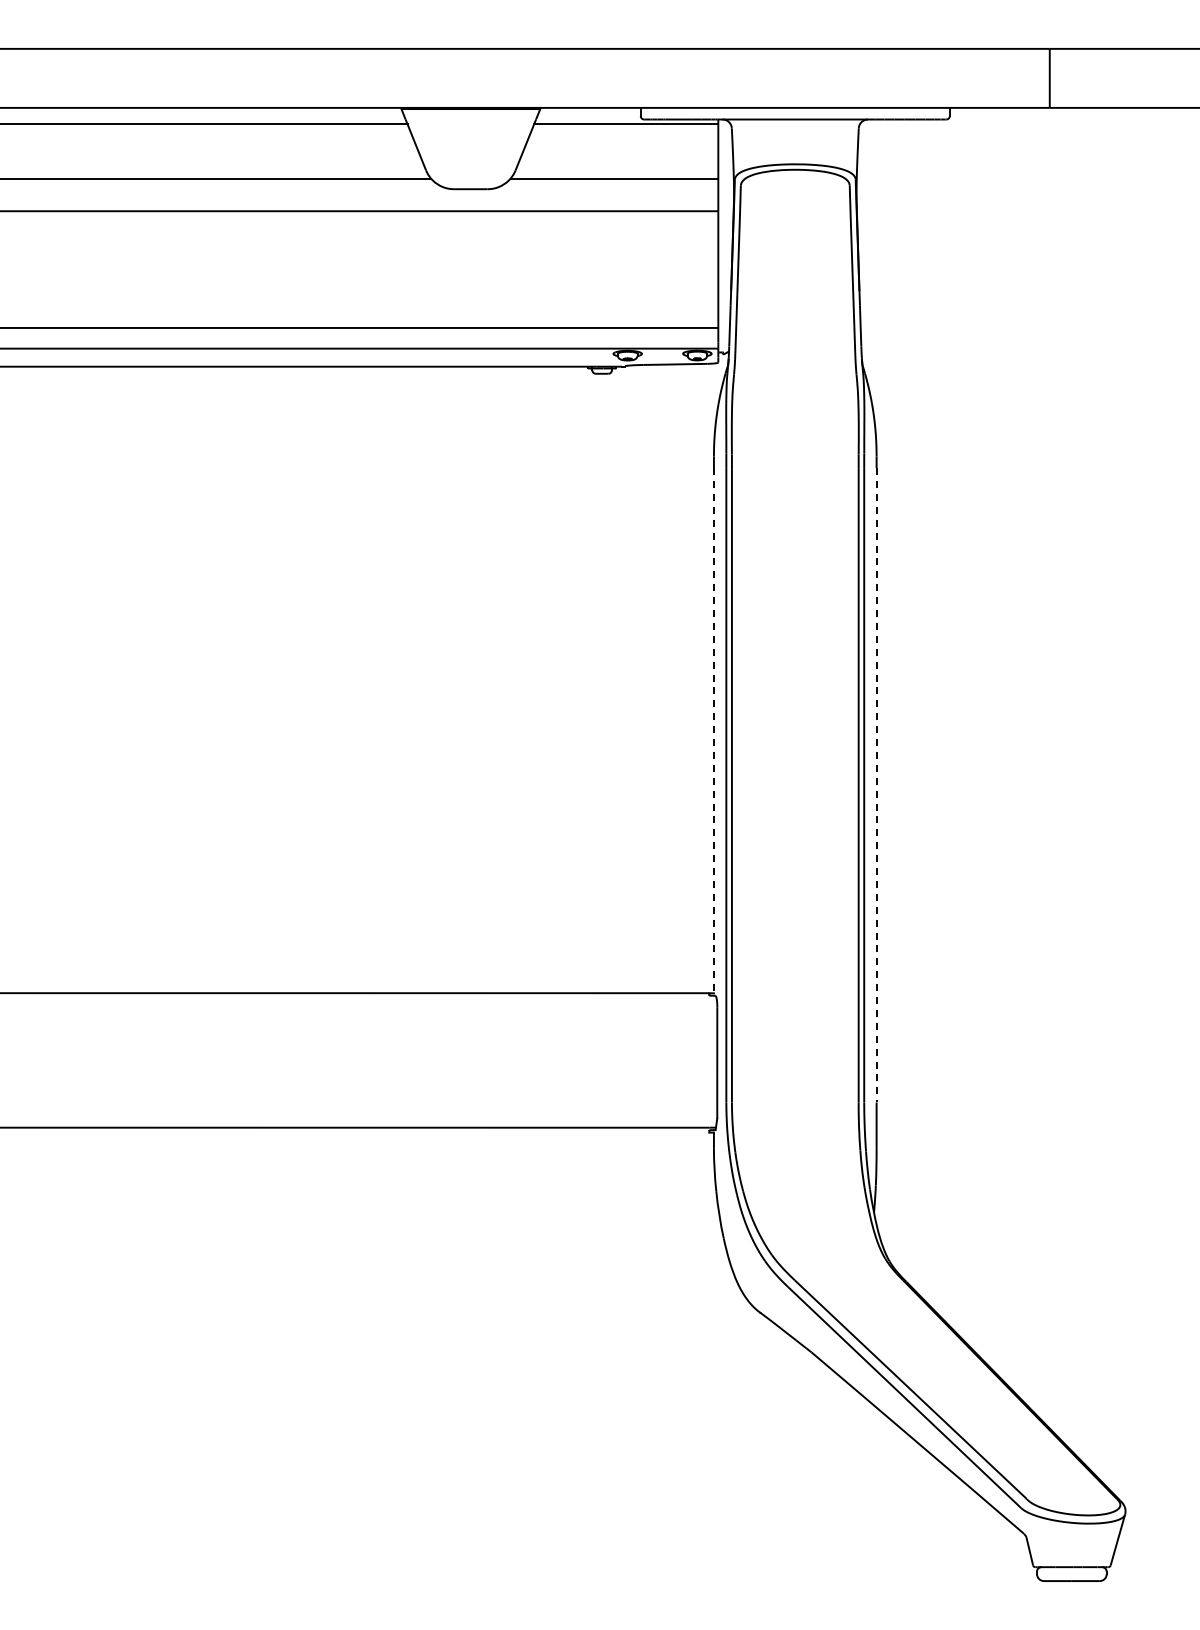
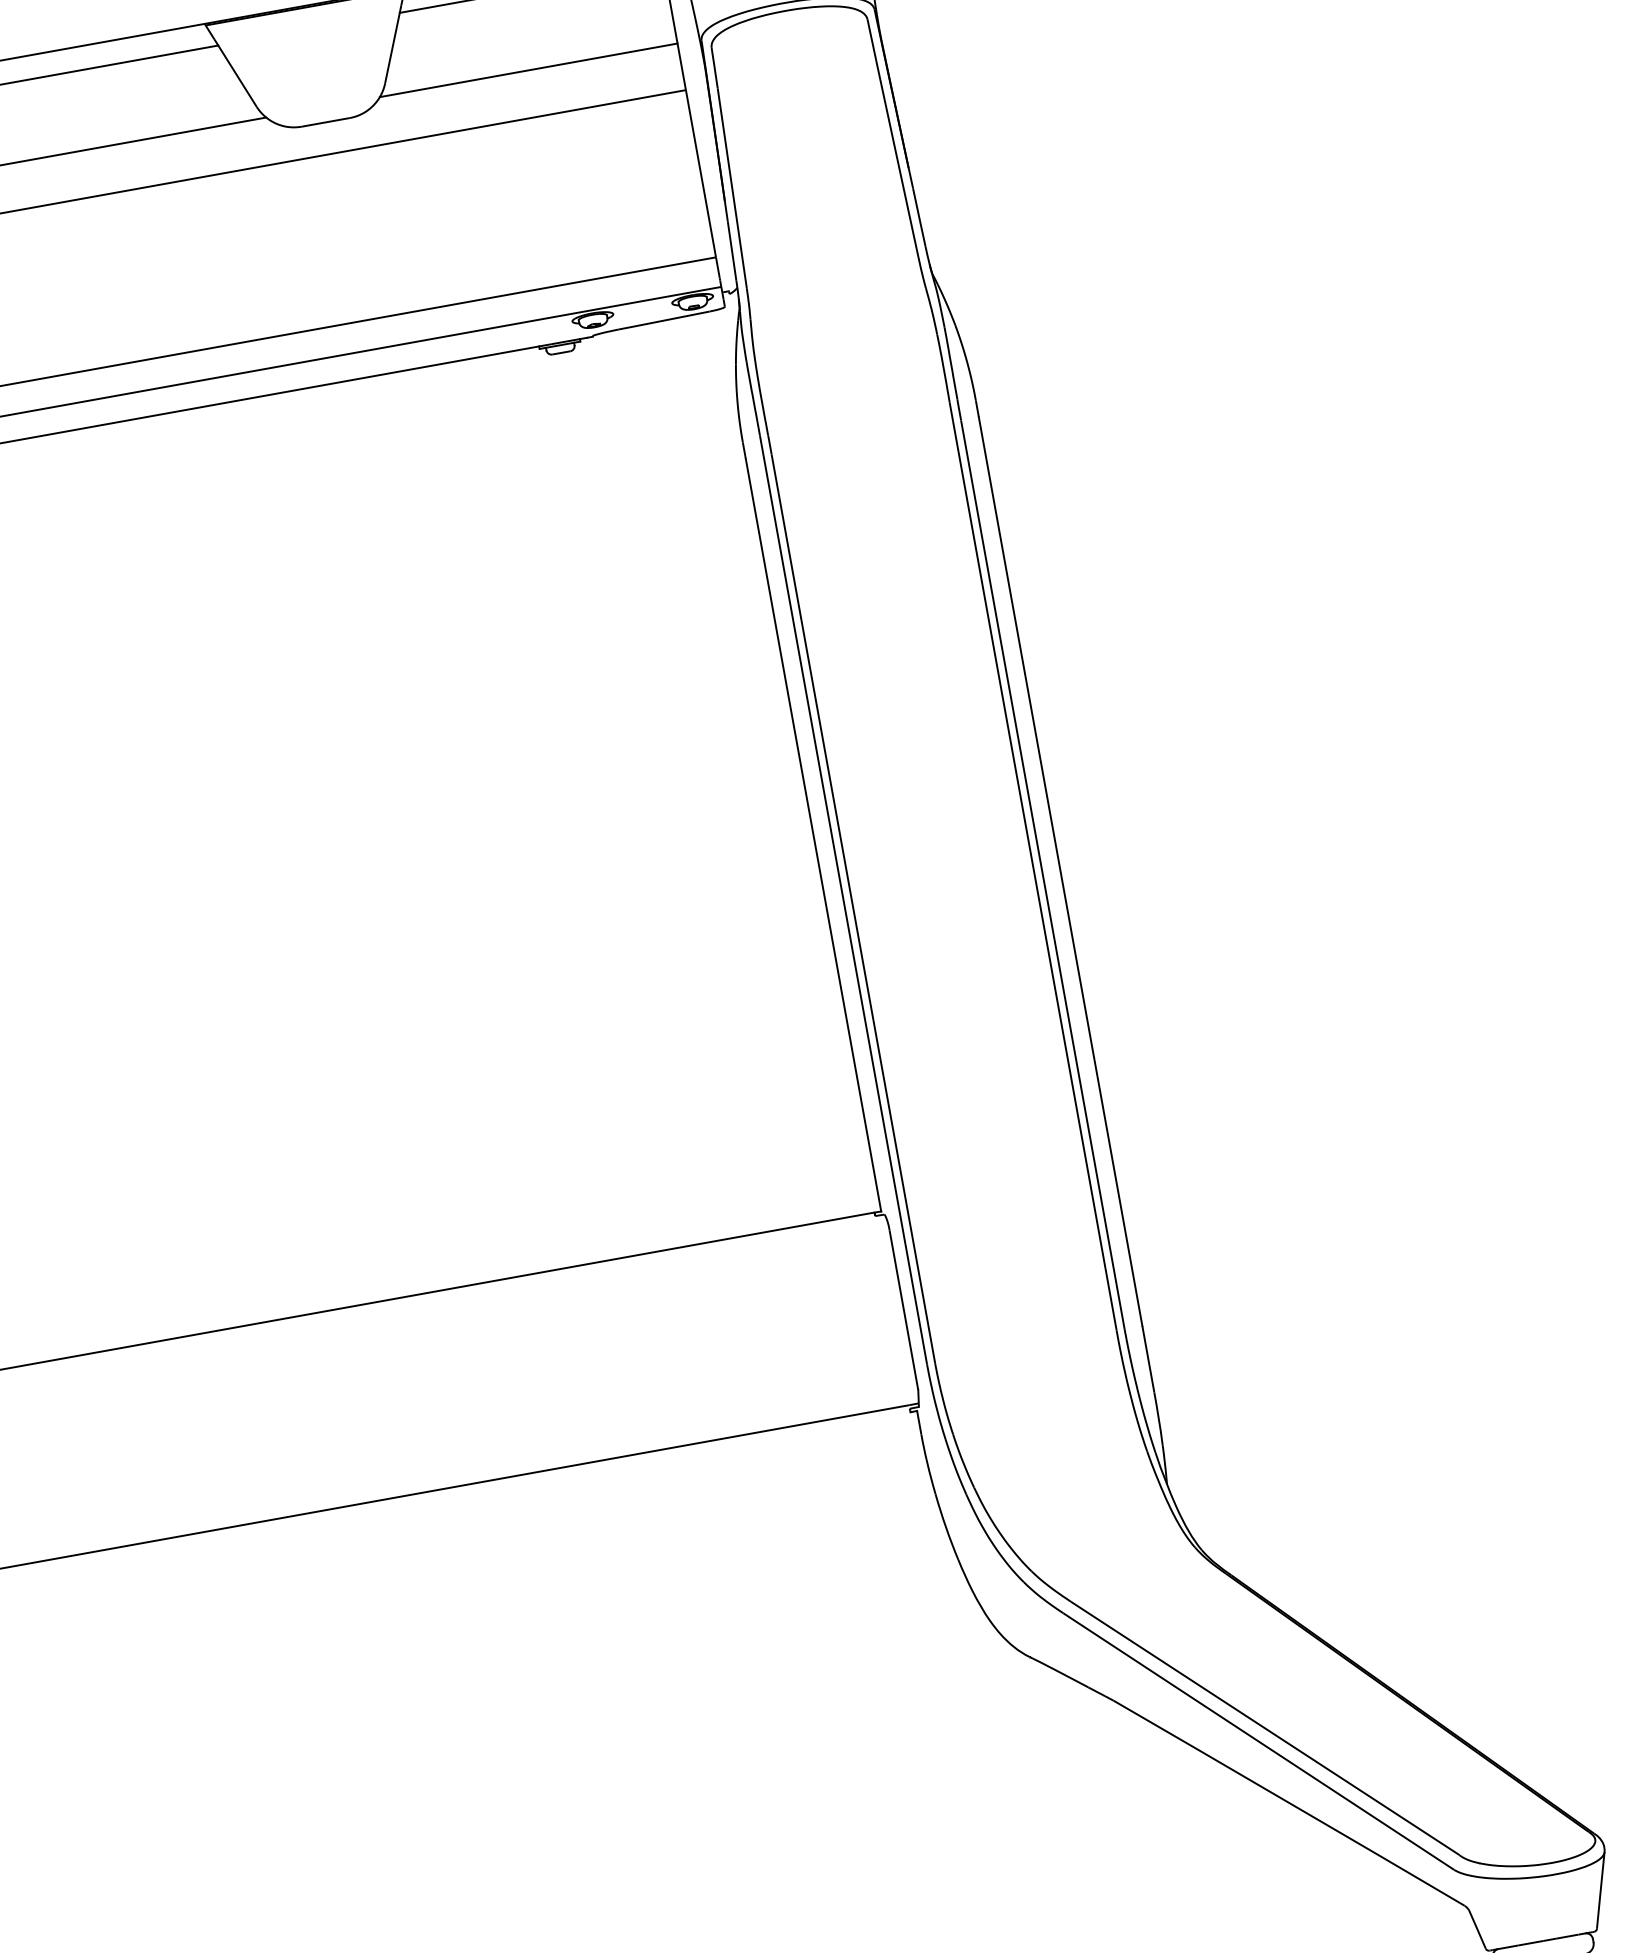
line: (713, 730) -> (812, 835), dashed -> solid
line: (876, 785) -> (1060, 871), dashed -> solid

